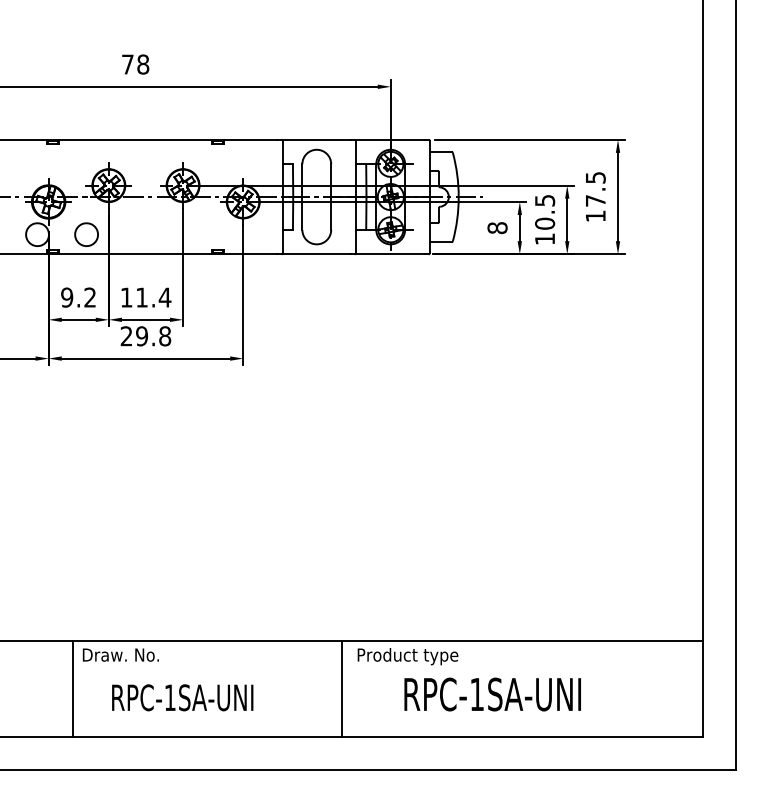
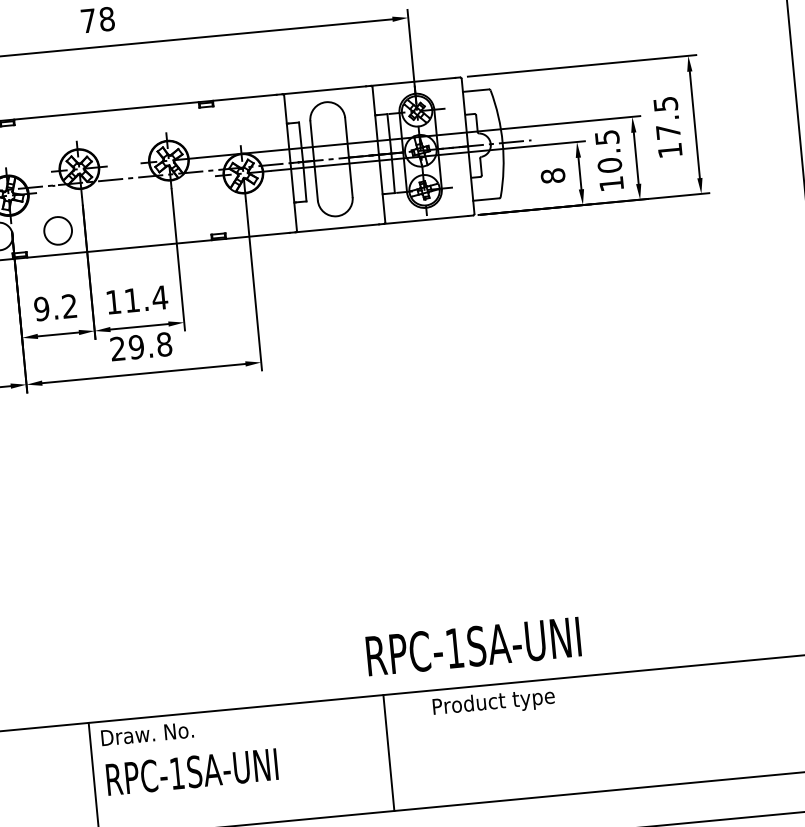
line: (341, 689) -> (388, 753), moved
text: (492, 694) -> (473, 646), moved
text: (182, 697) -> (191, 771), moved

